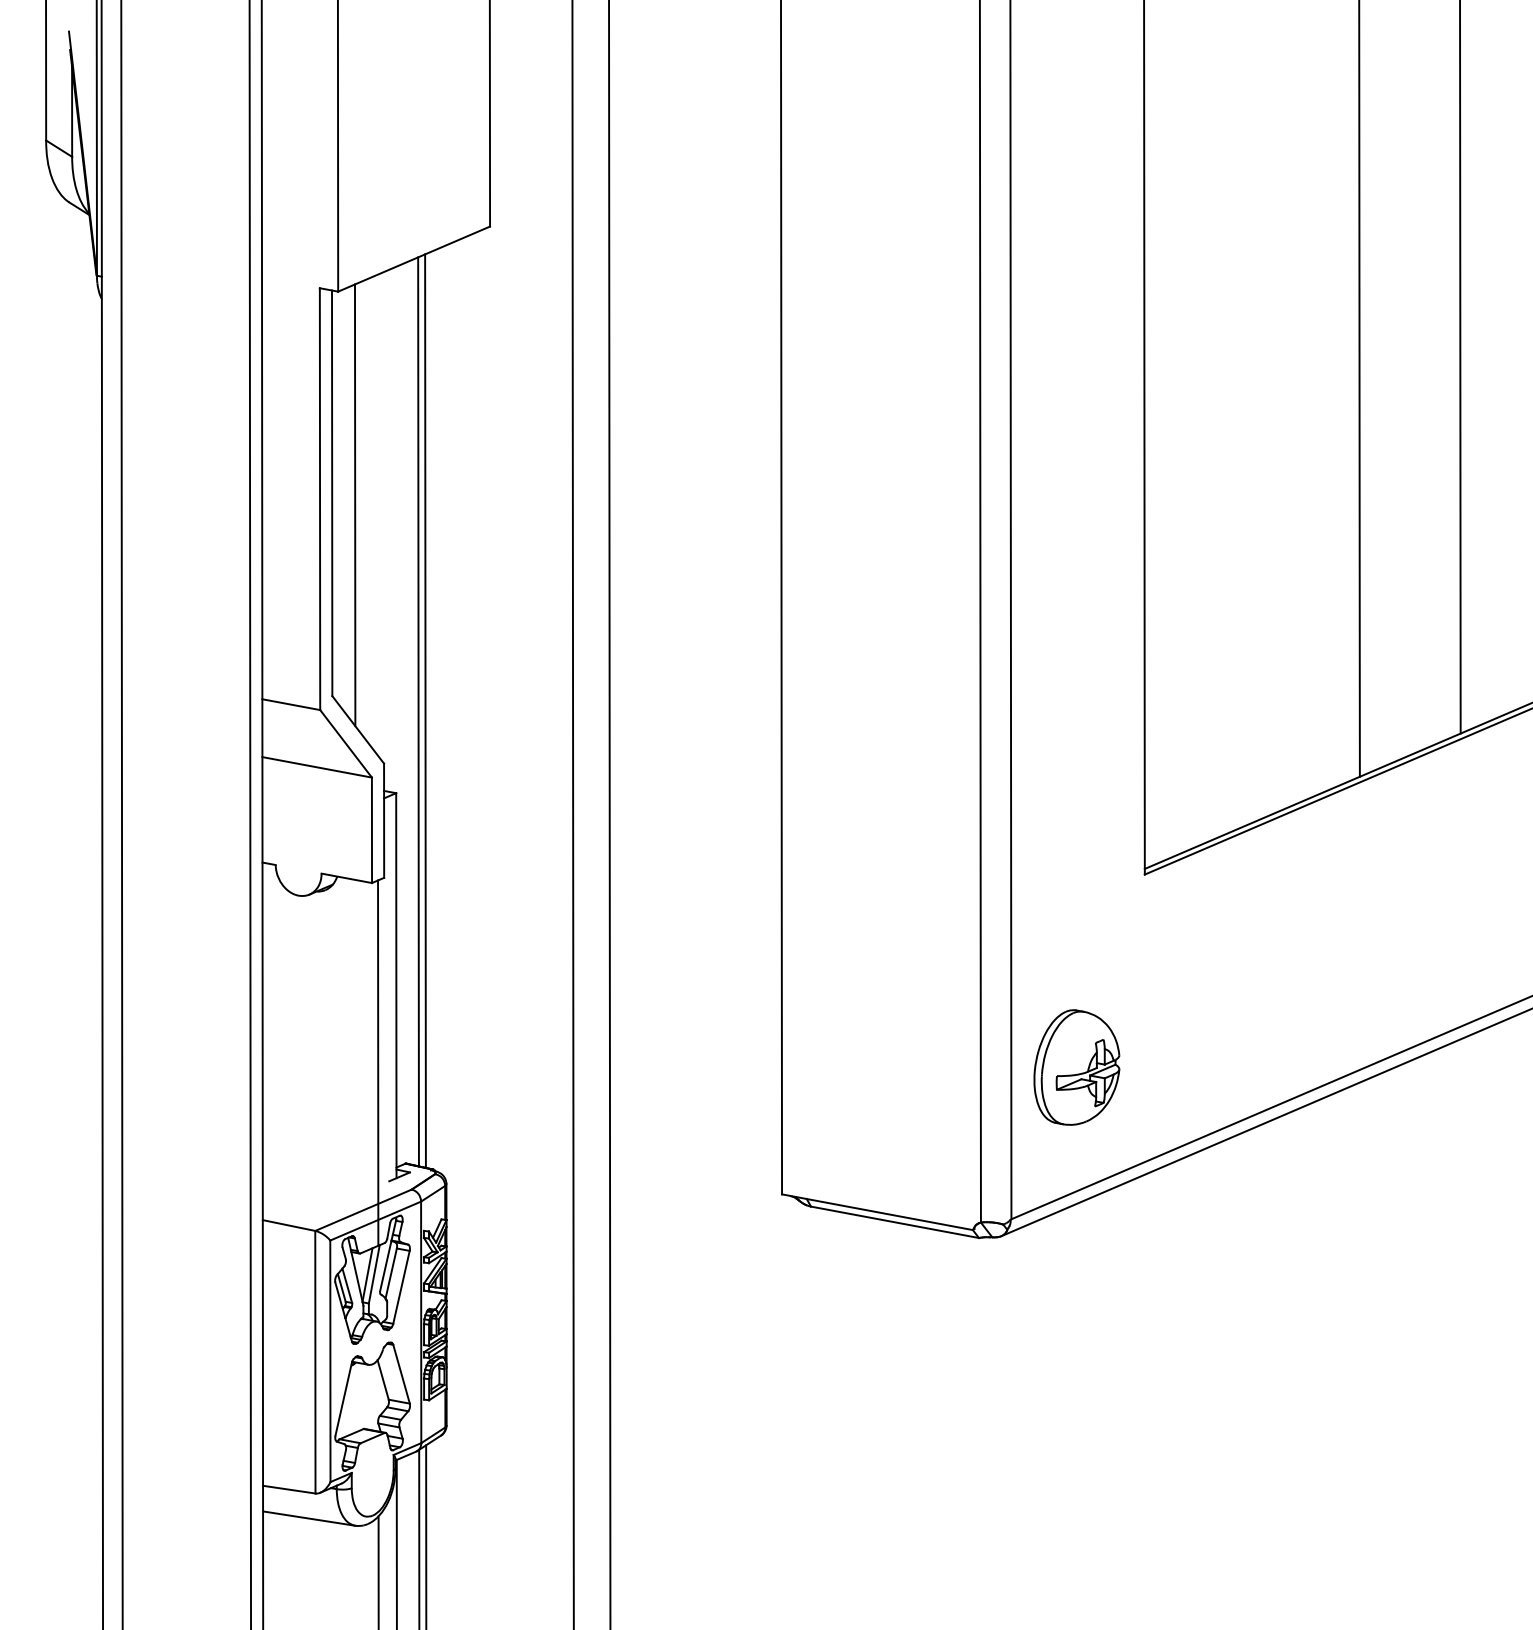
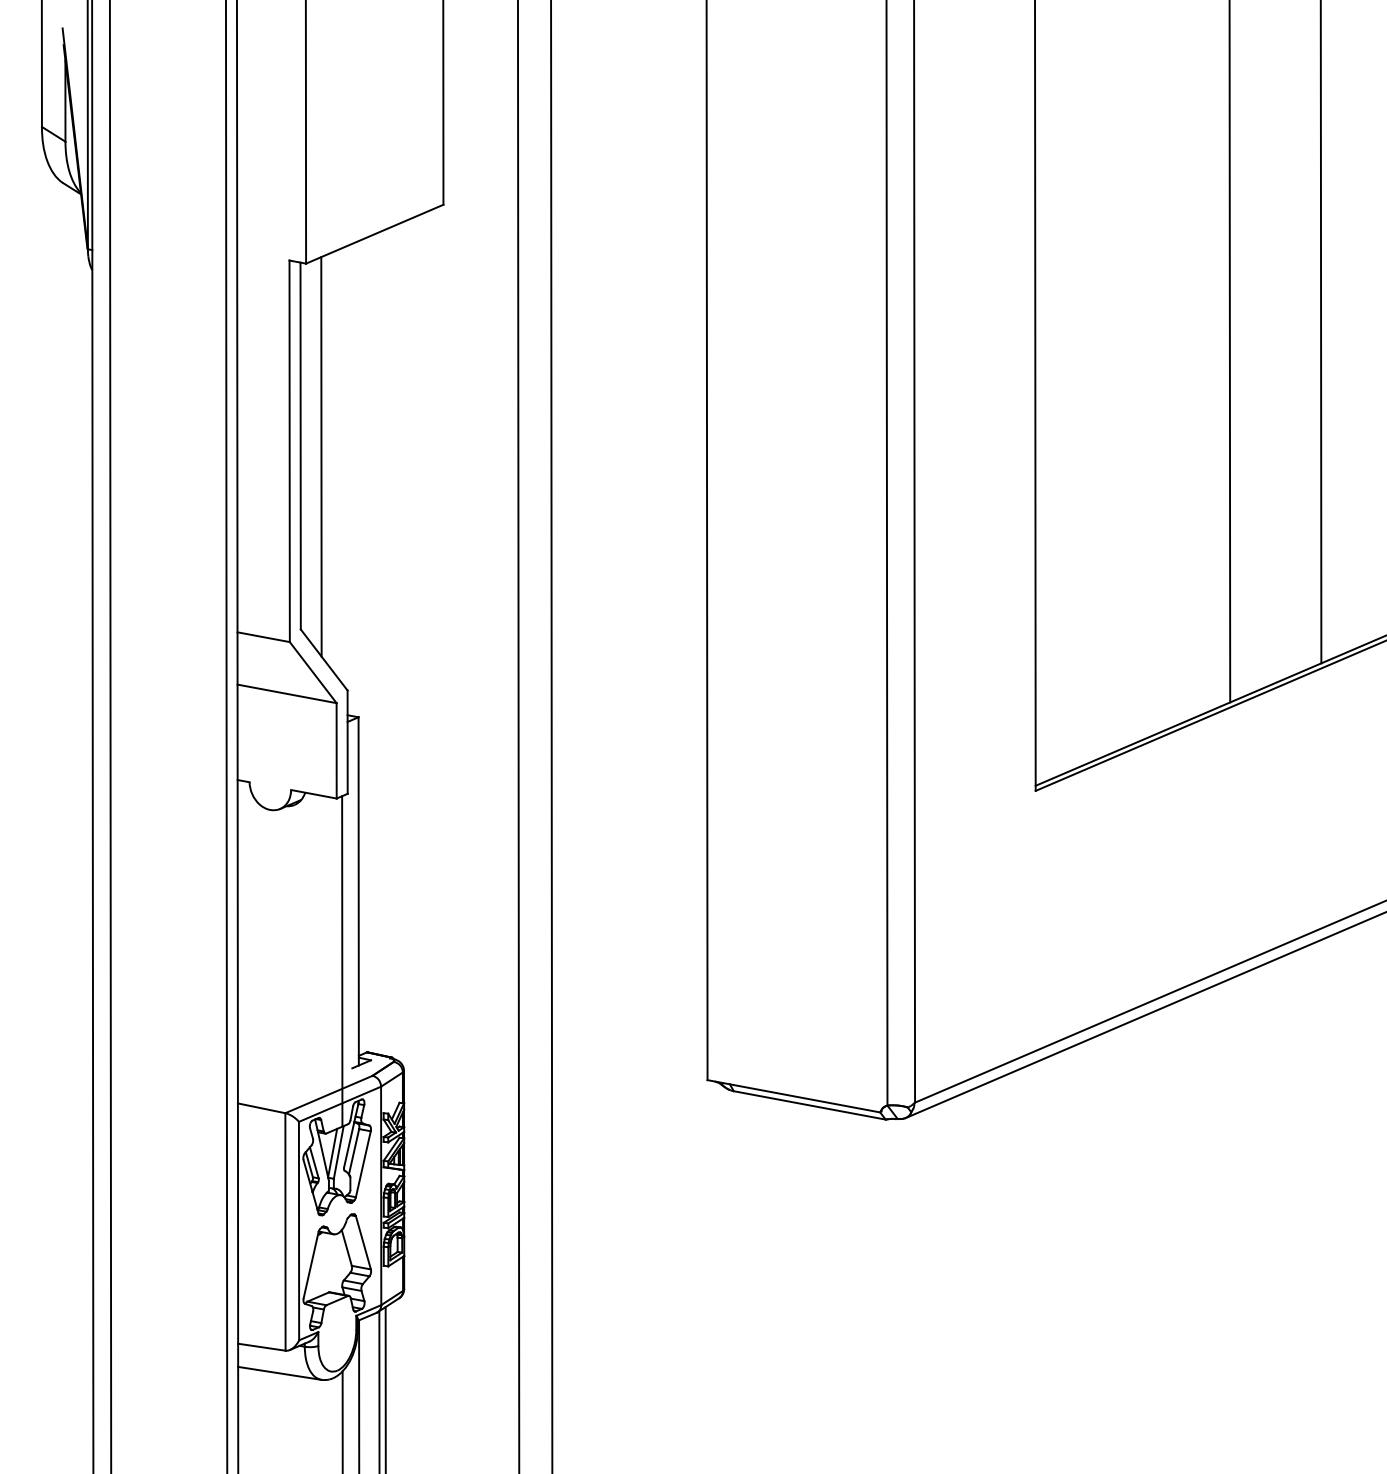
line: (424, 710) -> (384, 642), removed
line: (418, 711) -> (378, 643), removed
part: (1077, 1067) -> (974, 965), removed

